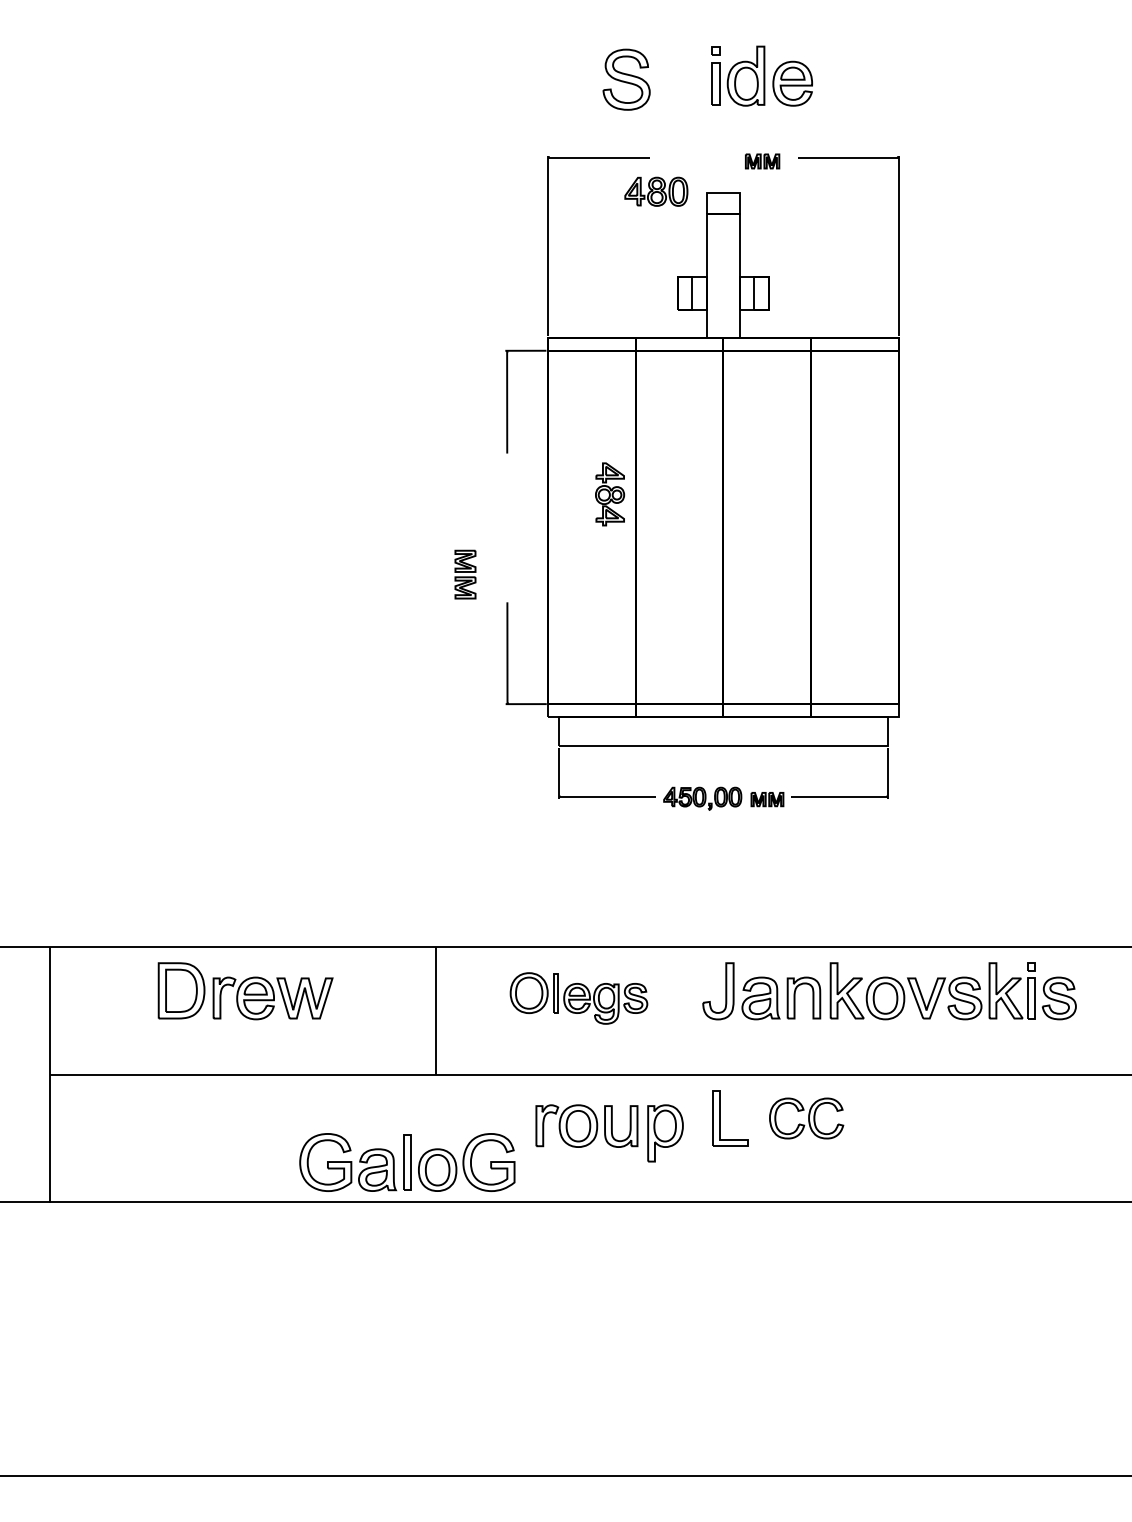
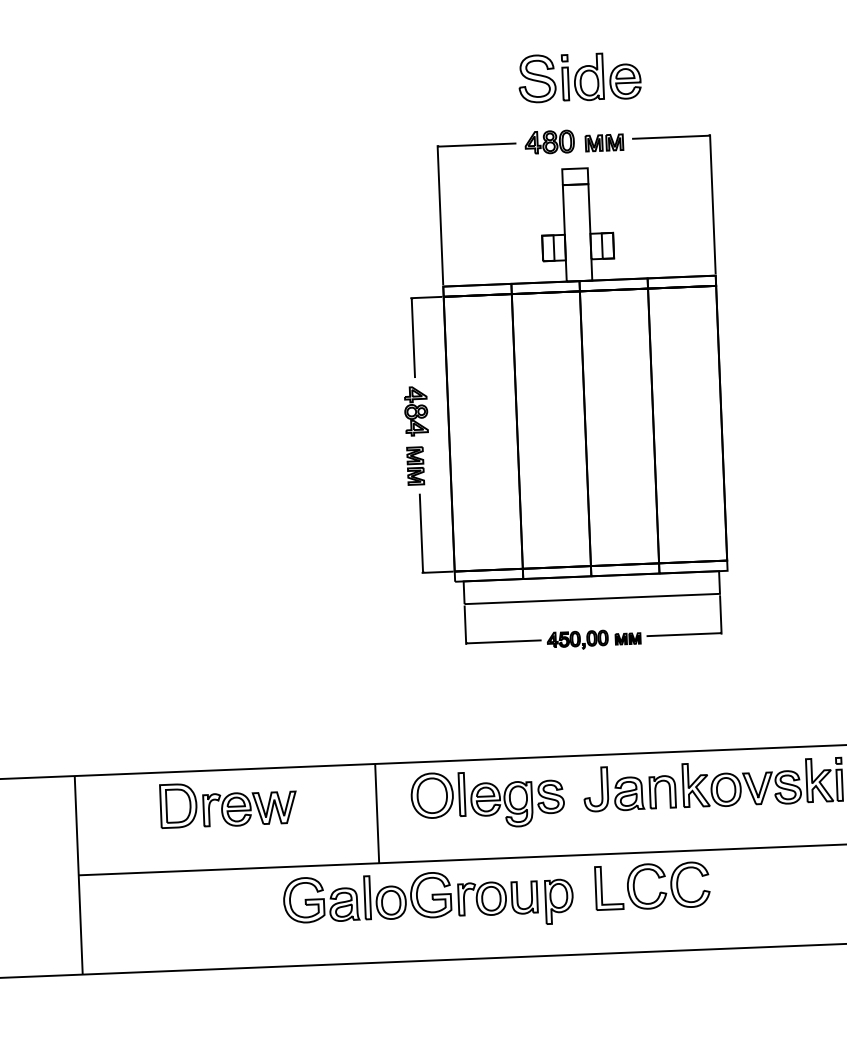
part: (626, 79) -> (537, 78), moved
part: (762, 161) -> (604, 142), size x1.43
part: (656, 191) -> (549, 142), moved
part: (609, 494) -> (415, 411), moved
part: (465, 574) -> (415, 465), moved
part: (578, 998) -> (487, 799), size x1.43
part: (806, 1118) -> (668, 885), size x1.43
part: (407, 1162) -> (367, 897), moved

